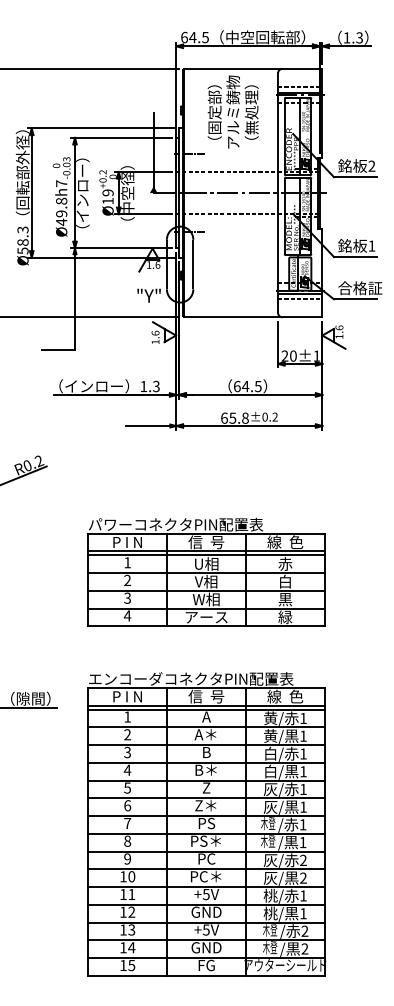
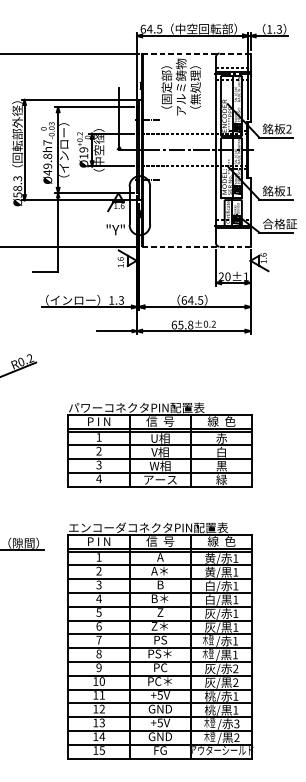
line: (253, 68) -> (196, 53), solid -> dashed
line: (300, 298) -> (233, 232), removed
line: (253, 317) -> (196, 246), solid -> dashed
text: (304, 931) -> (236, 724), 2 -> 3

